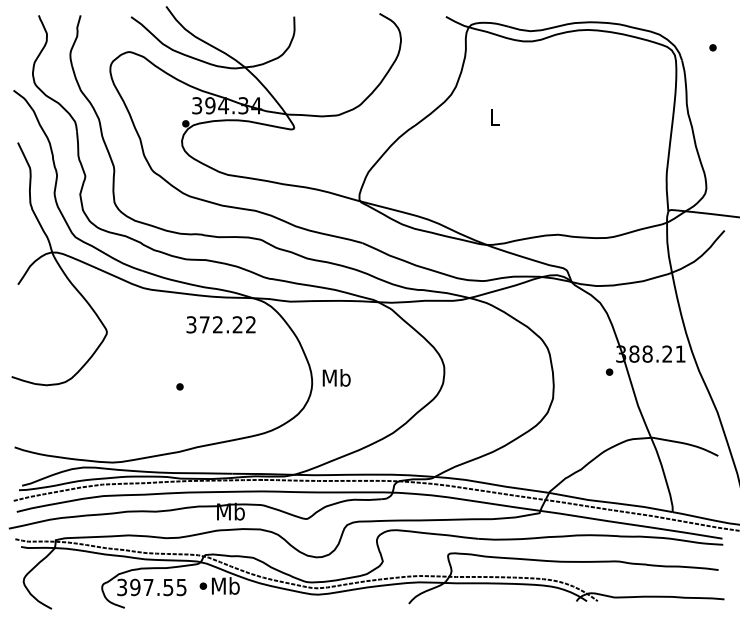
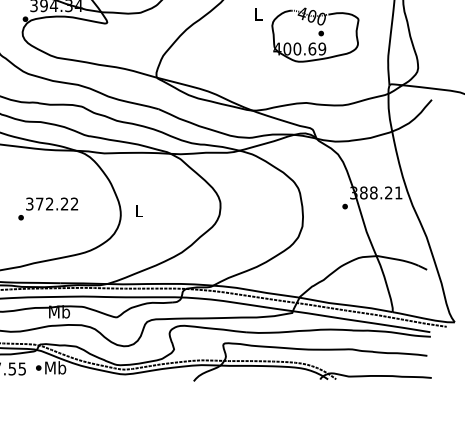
part: (570, 144) -> (315, 34), added
text: (220, 324) -> (51, 203), moved
text: (336, 377) -> (139, 210), Mb -> L

